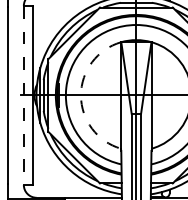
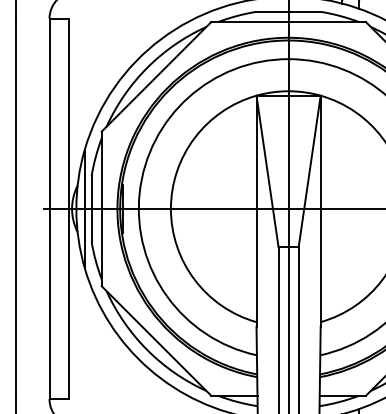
line: (23, 95) -> (48, 208), dashed -> solid
arc: (81, 95) -> (171, 208), dashed -> solid

